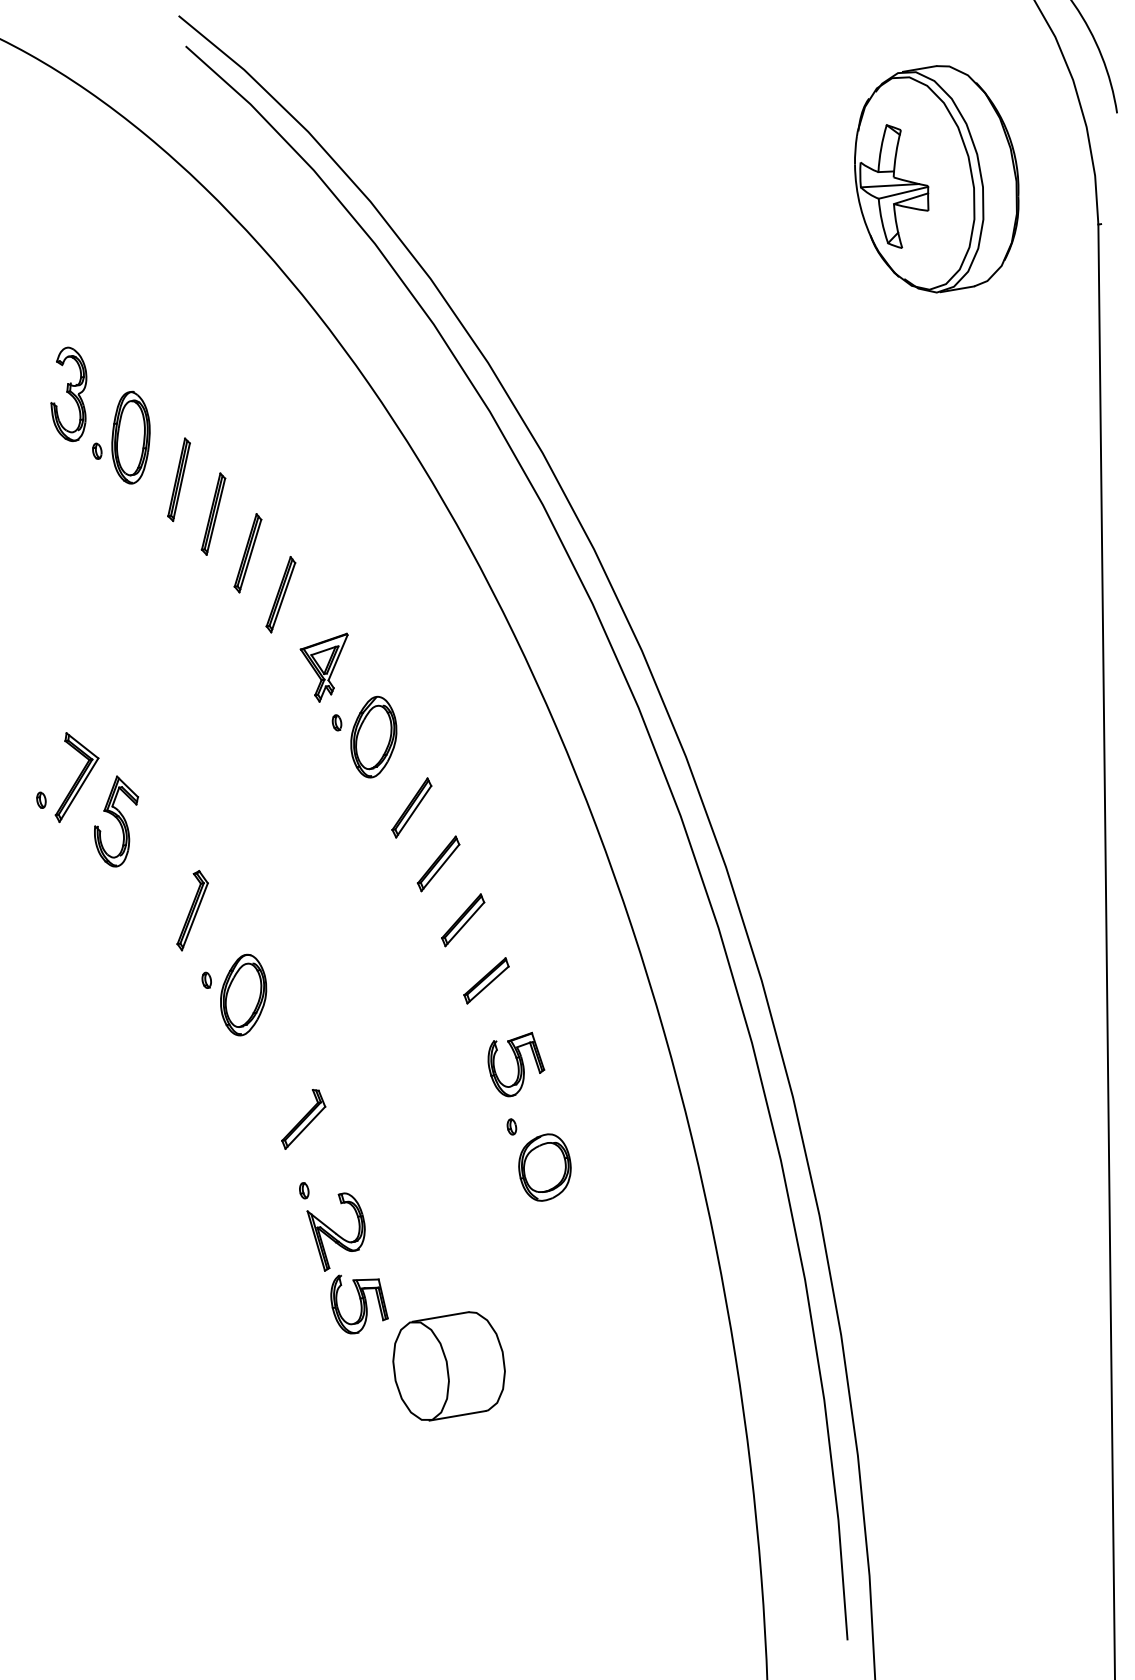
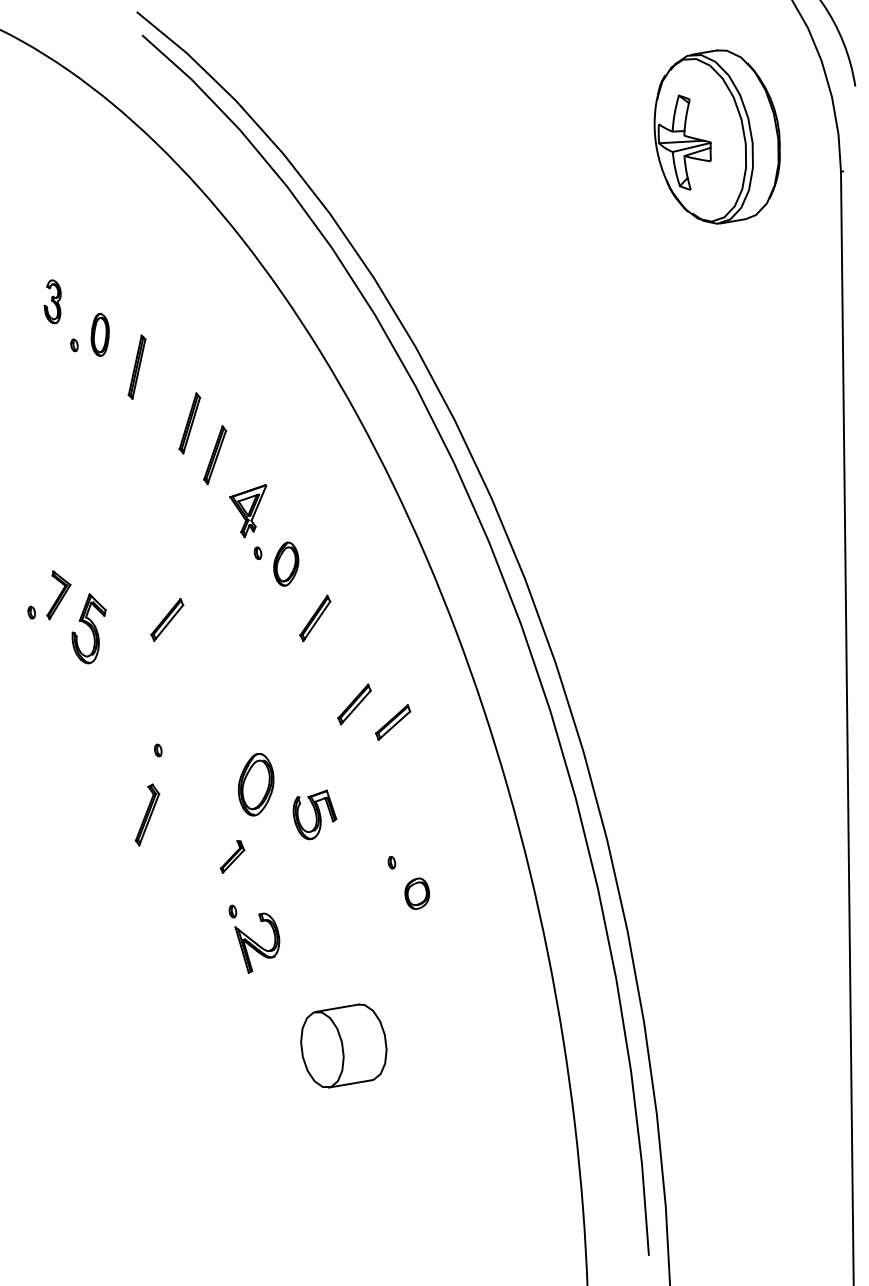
part: (68, 394) -> (52, 301), size x0.6
part: (130, 437) -> (99, 334), size x0.6
part: (213, 513) -> (163, 392), removed
part: (373, 736) -> (285, 563), size x0.7
part: (76, 777) -> (58, 595), size x0.7
part: (438, 863) -> (167, 619), moved
part: (192, 910) -> (147, 814), moved
part: (486, 980) -> (393, 722), moved
part: (243, 994) -> (256, 784), moved
part: (516, 1064) -> (315, 814), moved
part: (303, 1119) -> (232, 857), size x0.7
part: (544, 1167) -> (416, 893), size x0.6
part: (359, 1304) -> (275, 998), removed

